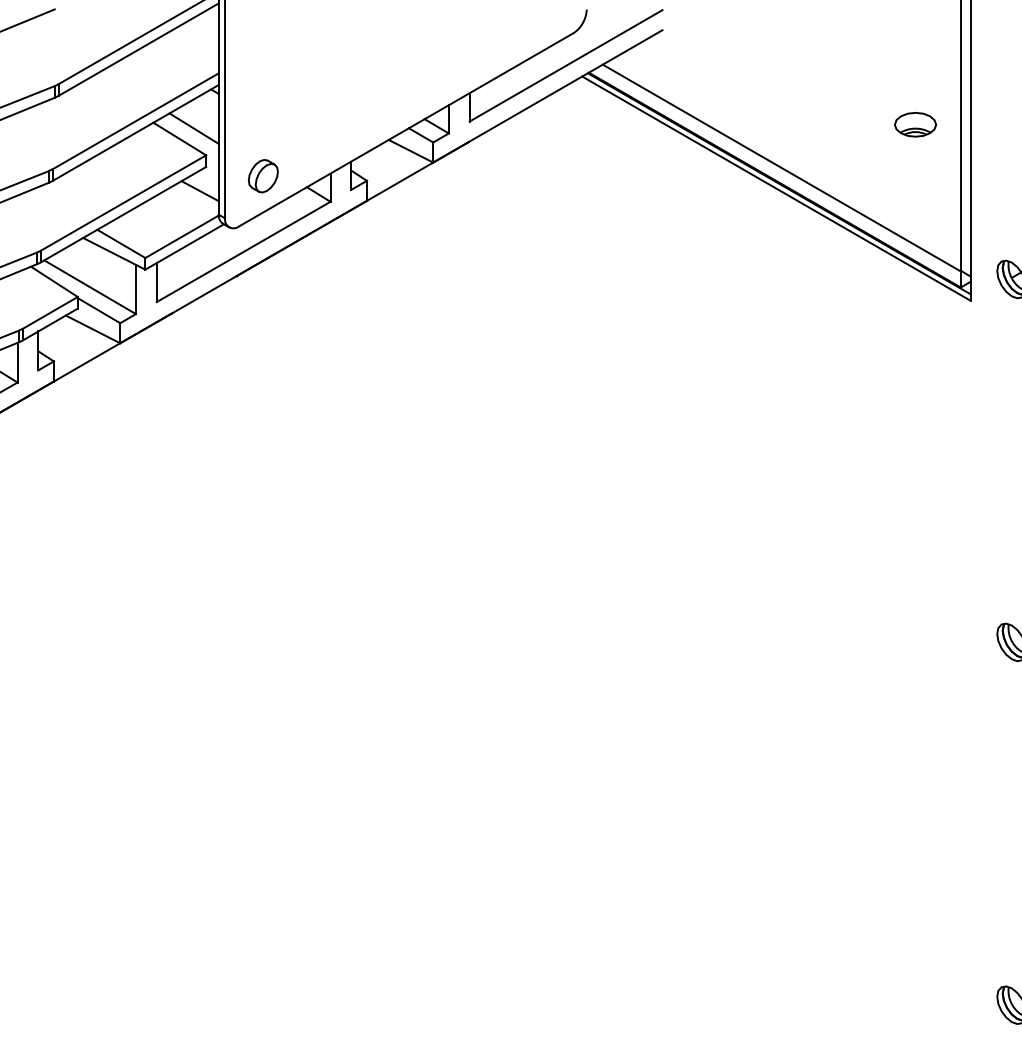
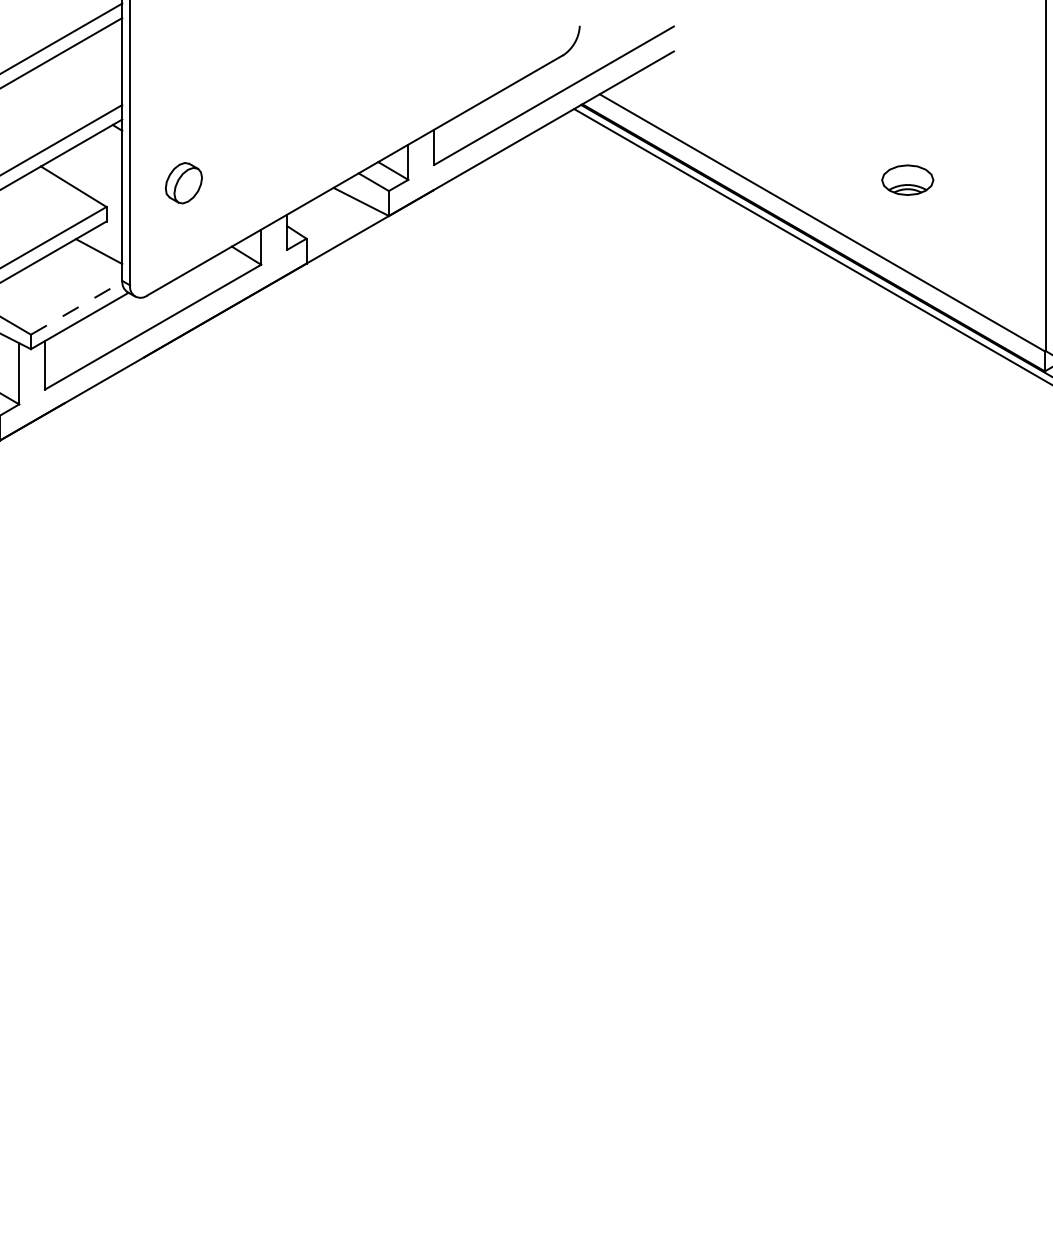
part: (915, 124) -> (907, 179), moved
line: (193, 128) -> (90, 173), removed
part: (262, 176) -> (182, 183), moved
line: (182, 236) -> (77, 307), solid -> dashed

